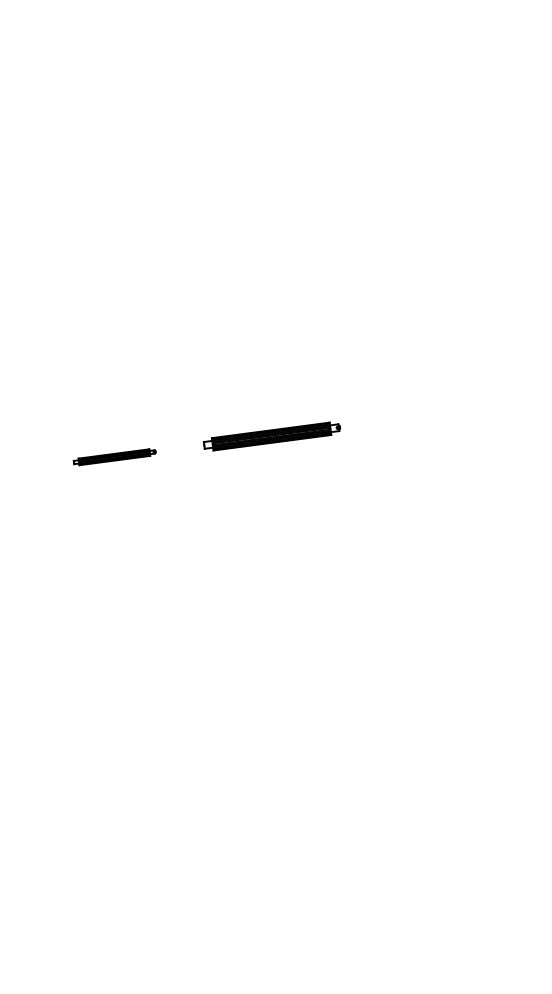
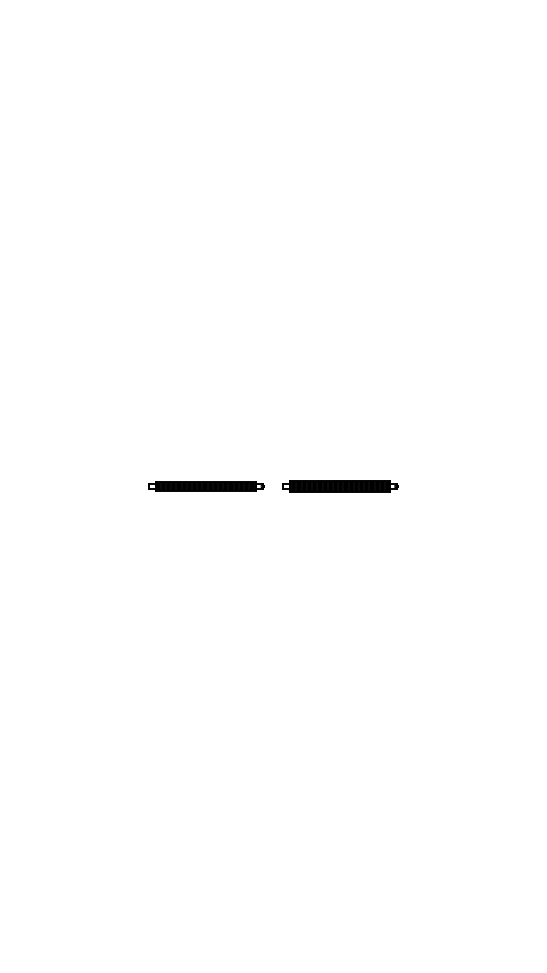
part: (114, 457) -> (206, 486), size x1.67

